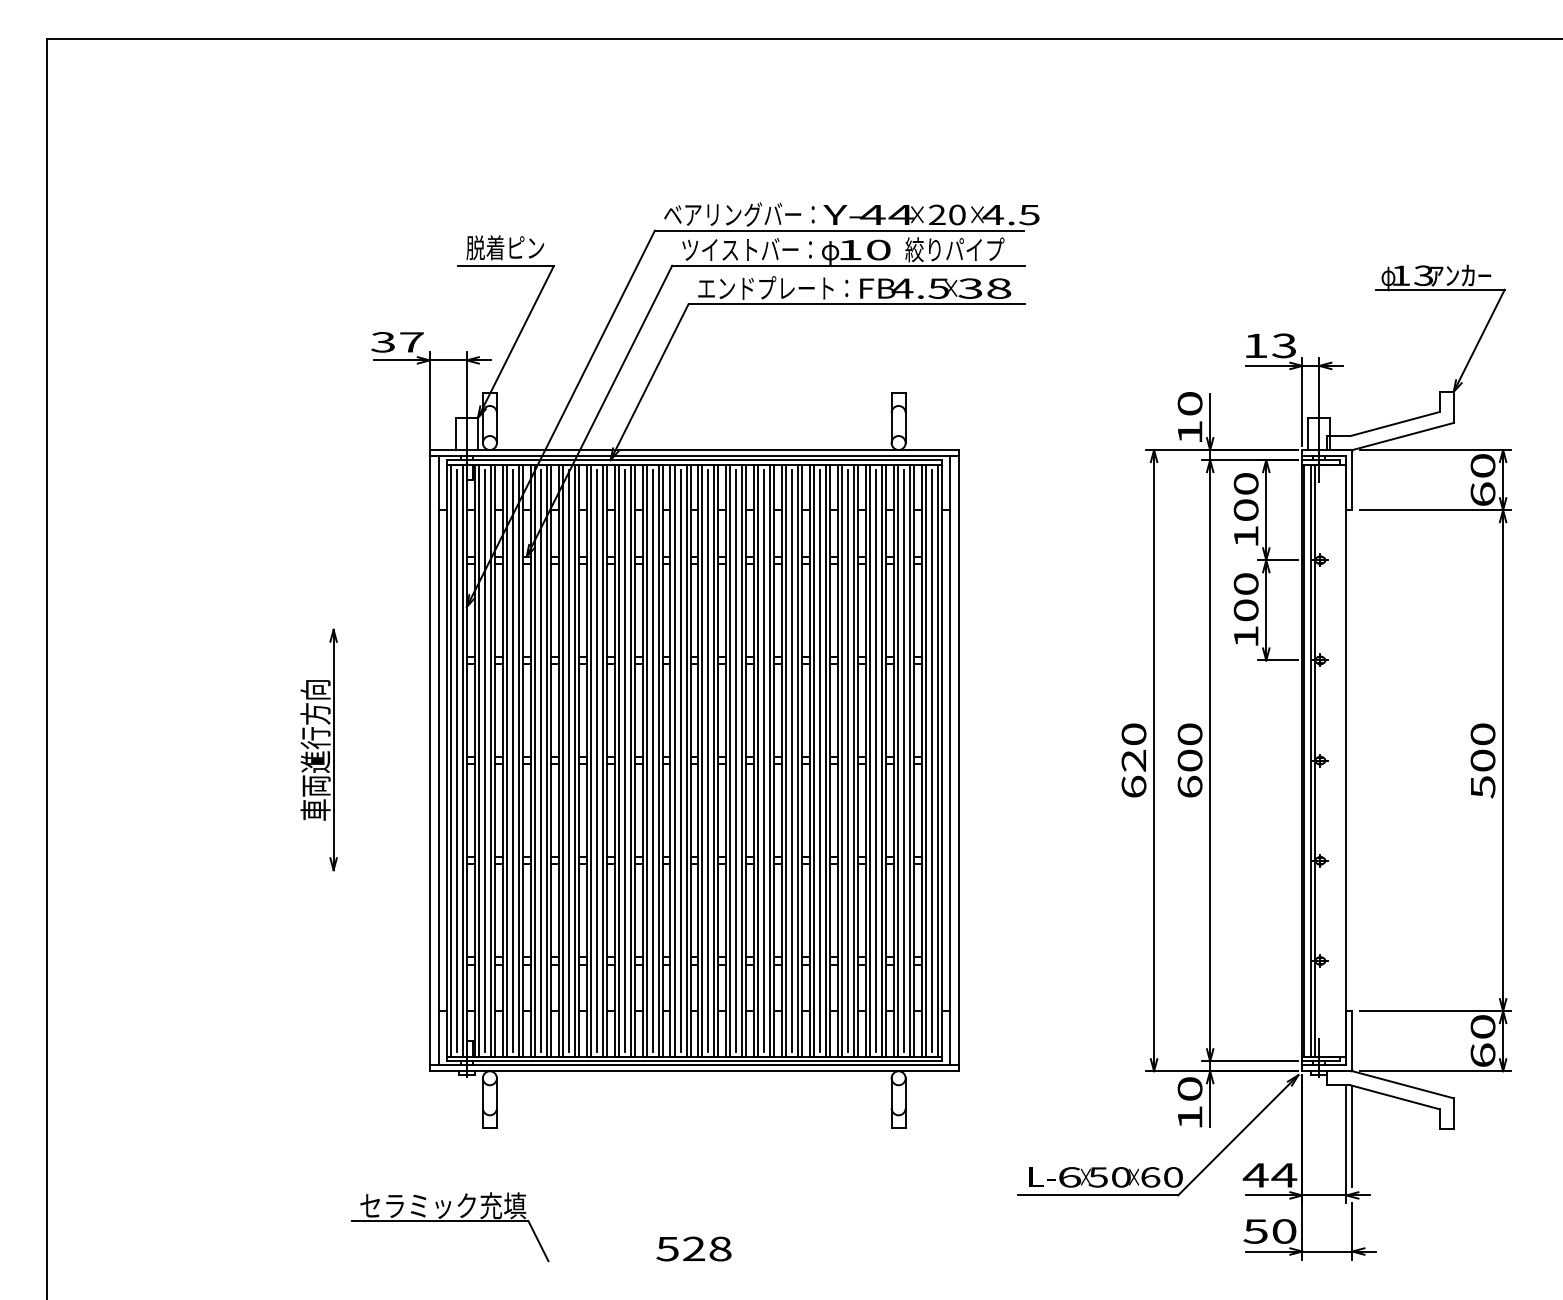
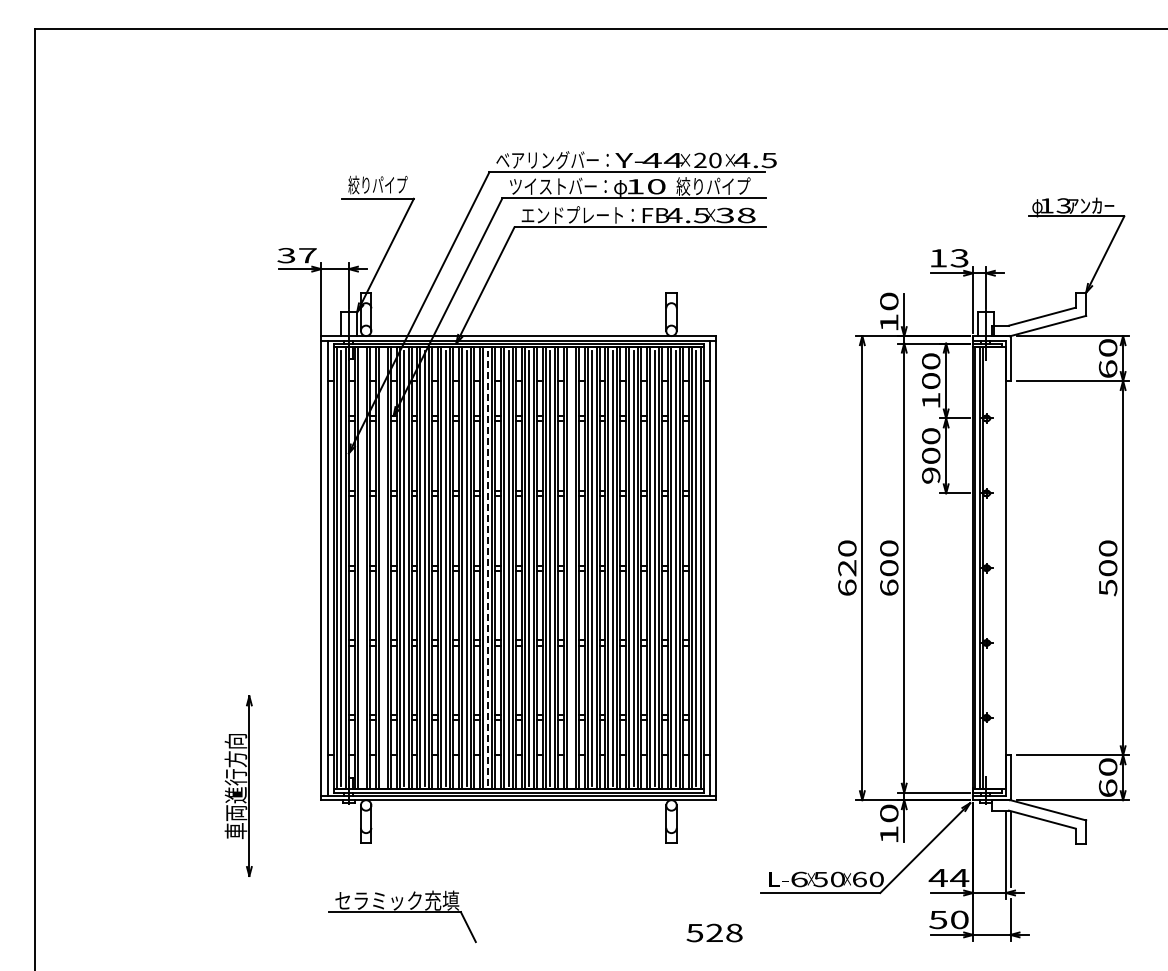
text: (505, 247) -> (377, 184), 脱着ピン -> 絞りパイプ
text: (1246, 636) -> (931, 475), 100 -> 900
part: (319, 749) -> (238, 785), moved
line: (485, 759) -> (362, 567), removed
line: (513, 759) -> (383, 567), removed
line: (652, 759) -> (487, 567), solid -> dashed
line: (764, 759) -> (571, 567), removed
part: (450, 1226) -> (402, 916), moved
text: (693, 1248) -> (714, 932), moved

